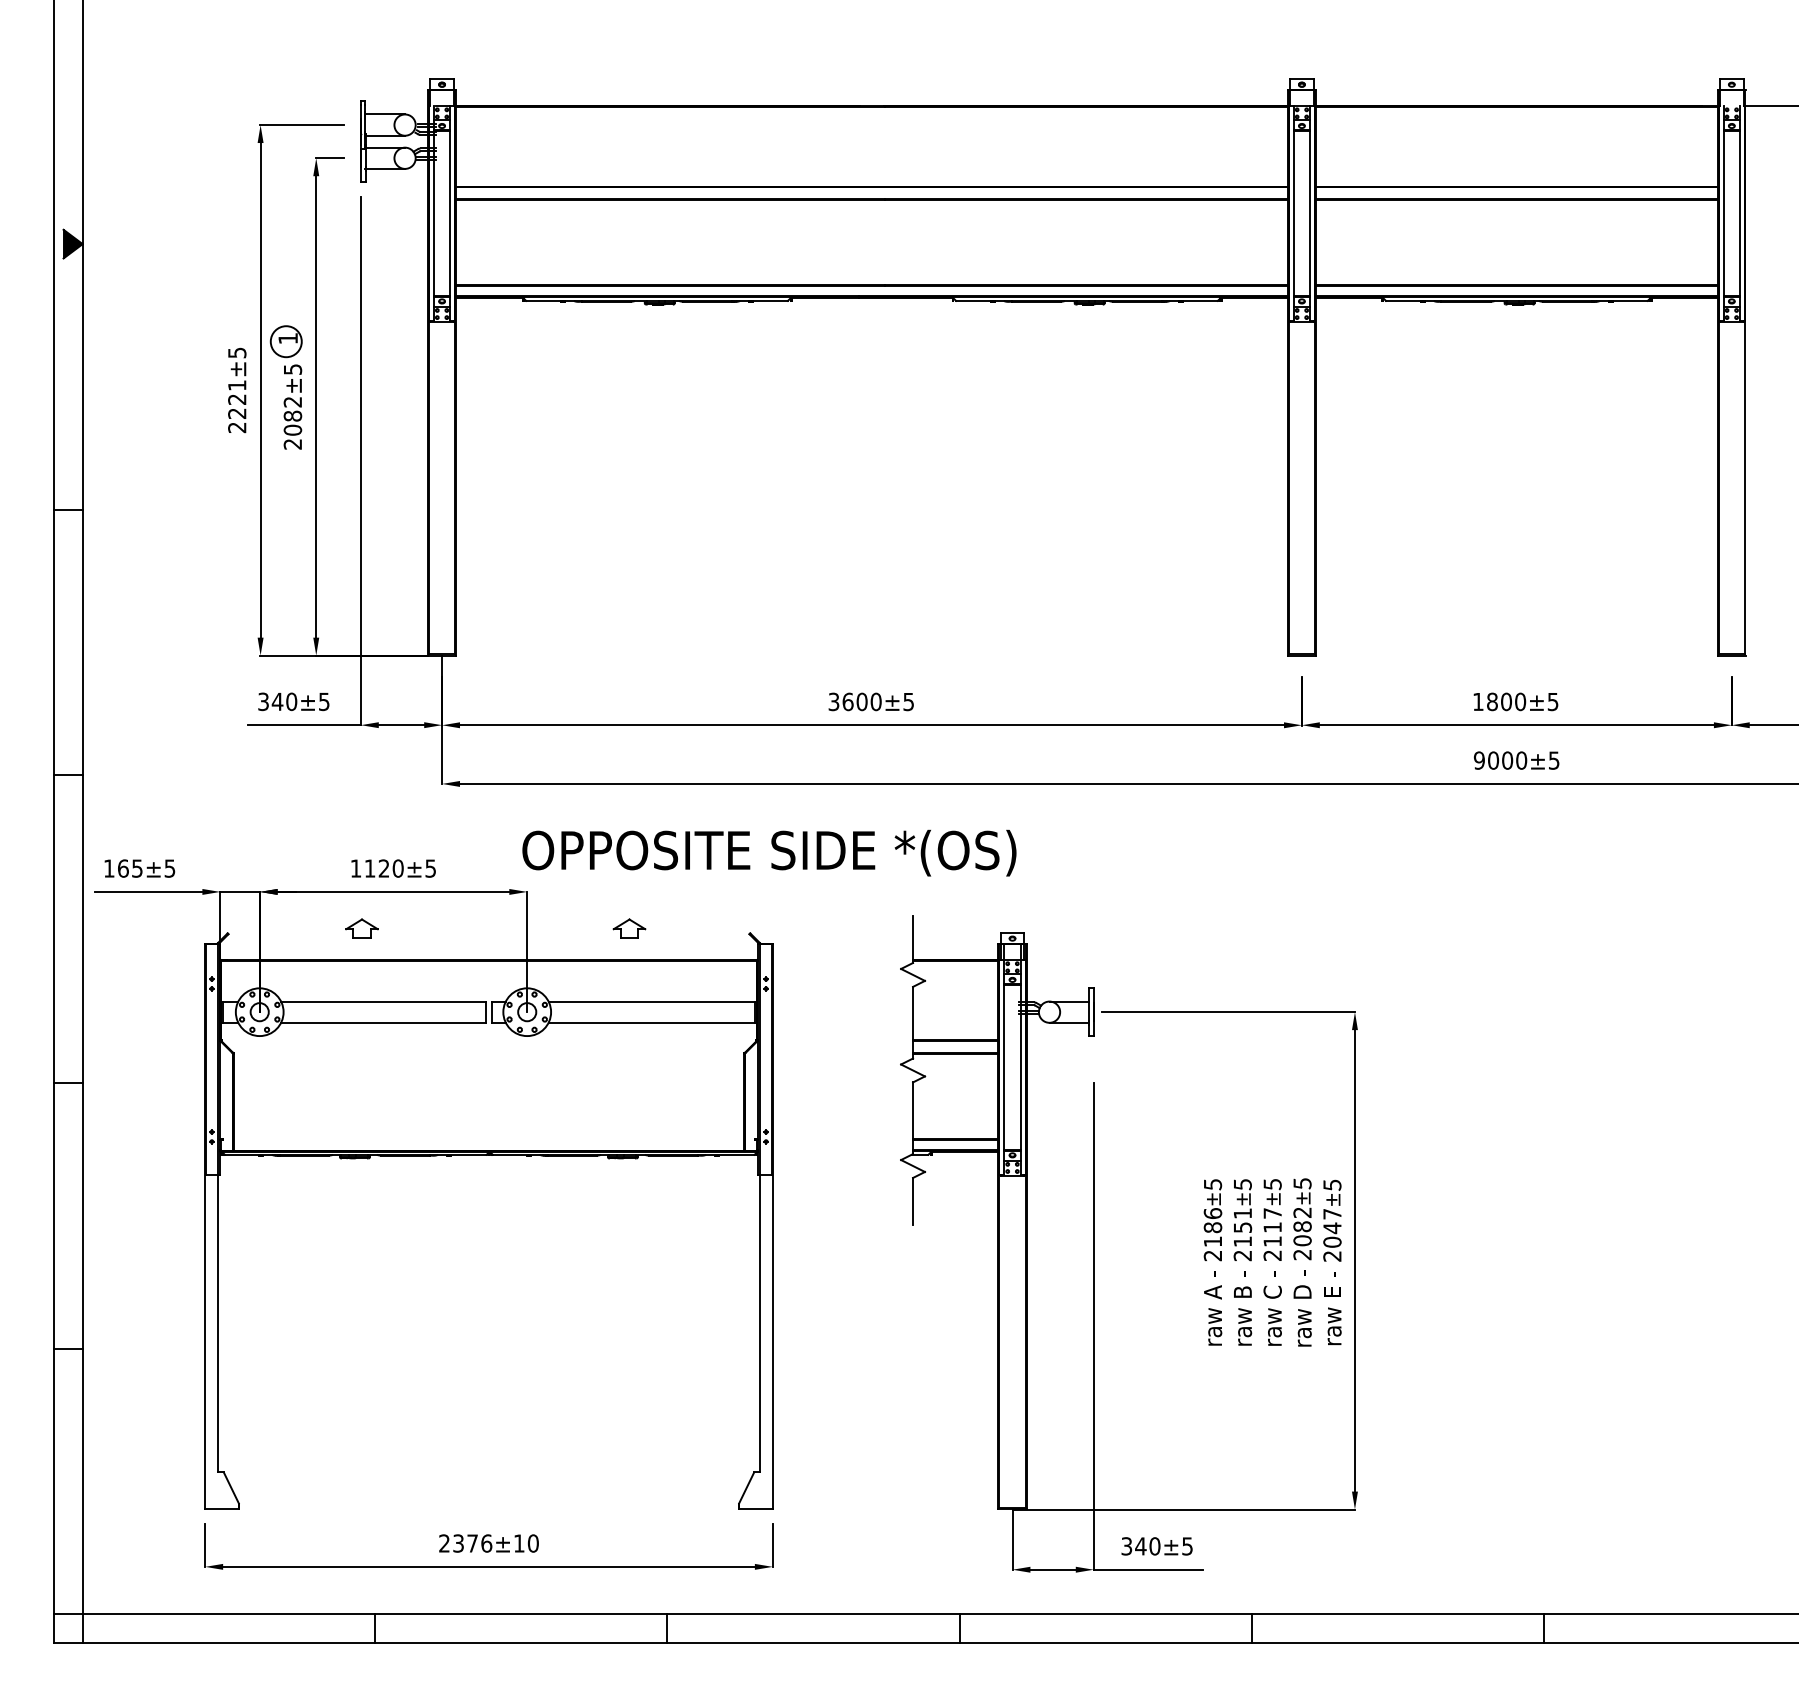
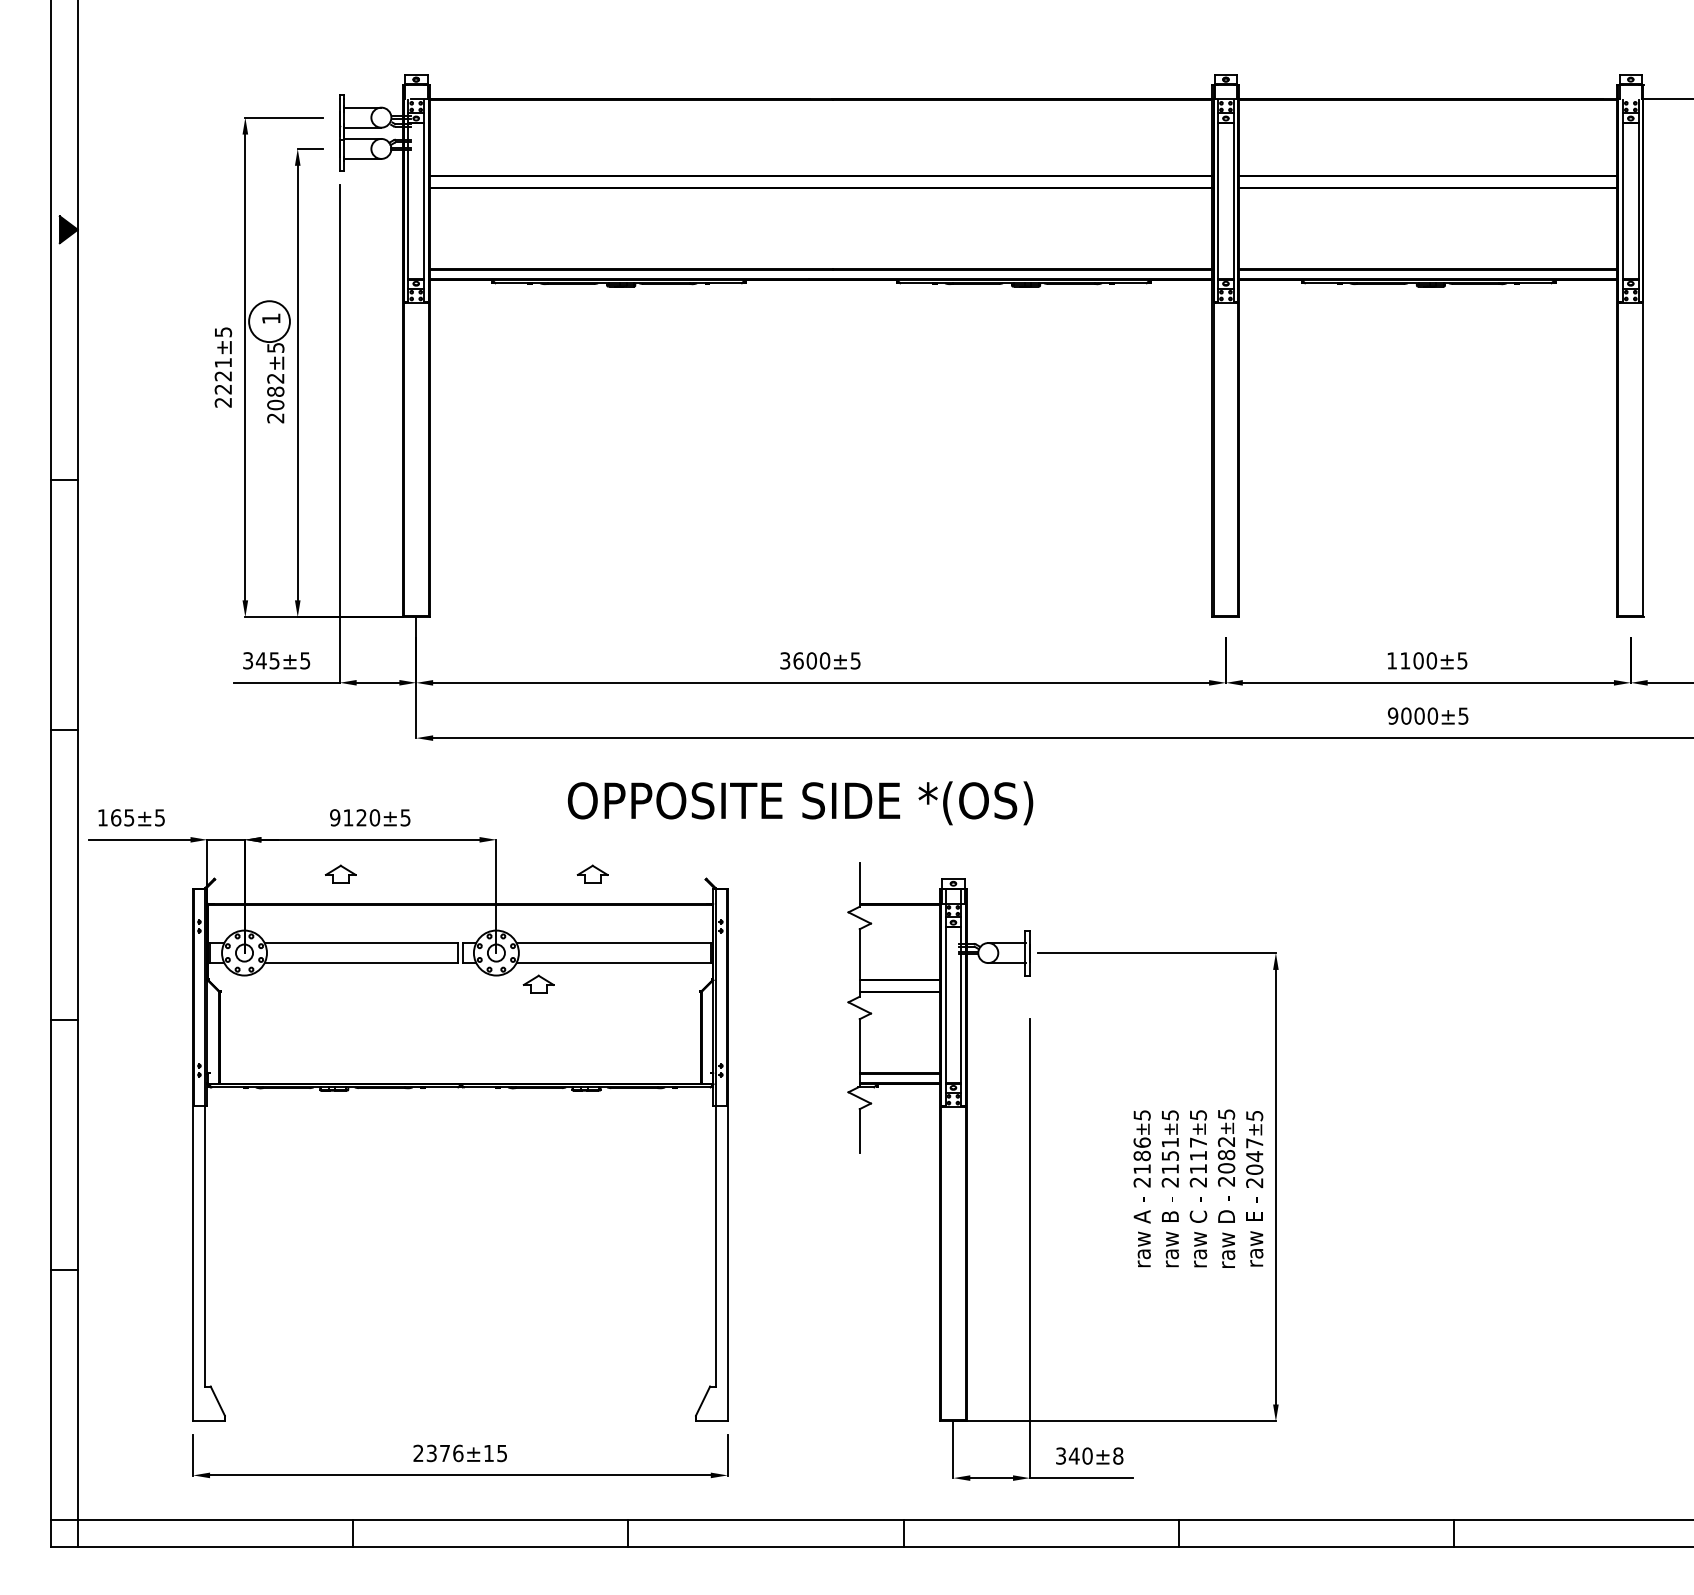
circle: (286, 341) -> (269, 321), size x1.4
text: (291, 701) -> (274, 660), 340±5 -> 345±5
text: (1492, 701) -> (1405, 660), 1800±5 -> 1100±5
text: (769, 853) -> (800, 803), moved
text: (356, 868) -> (335, 817), 1120±5 -> 9120±5
part: (571, 1044) -> (538, 983), added
text: (533, 1543) -> (502, 1453), 2376±10 -> 2376±15
text: (1187, 1545) -> (1118, 1455), 340±5 -> 340±8

